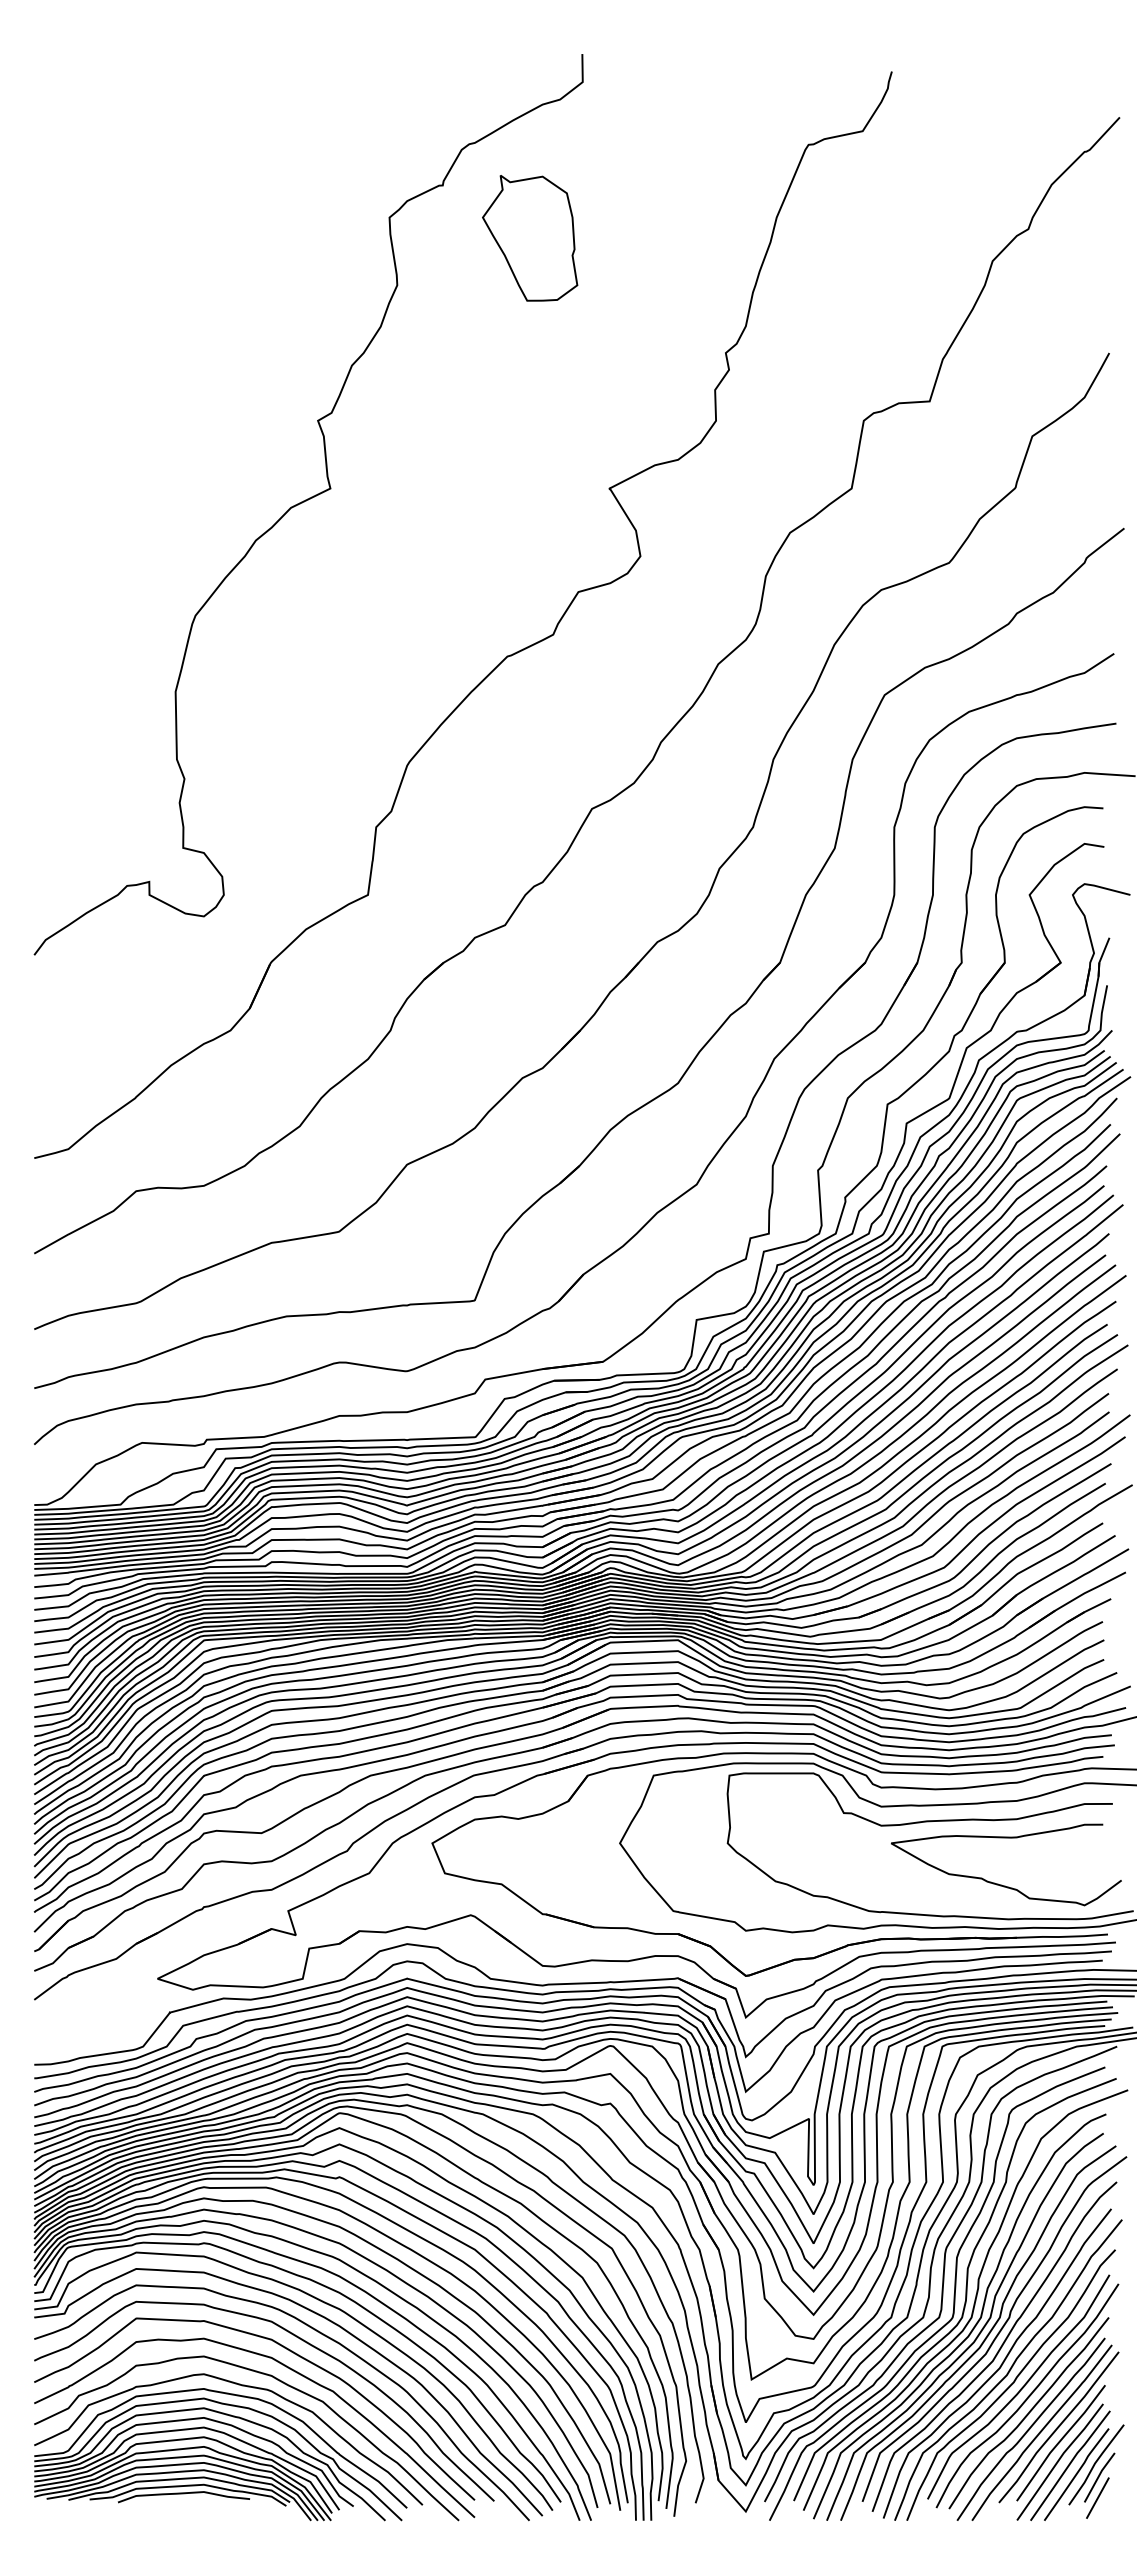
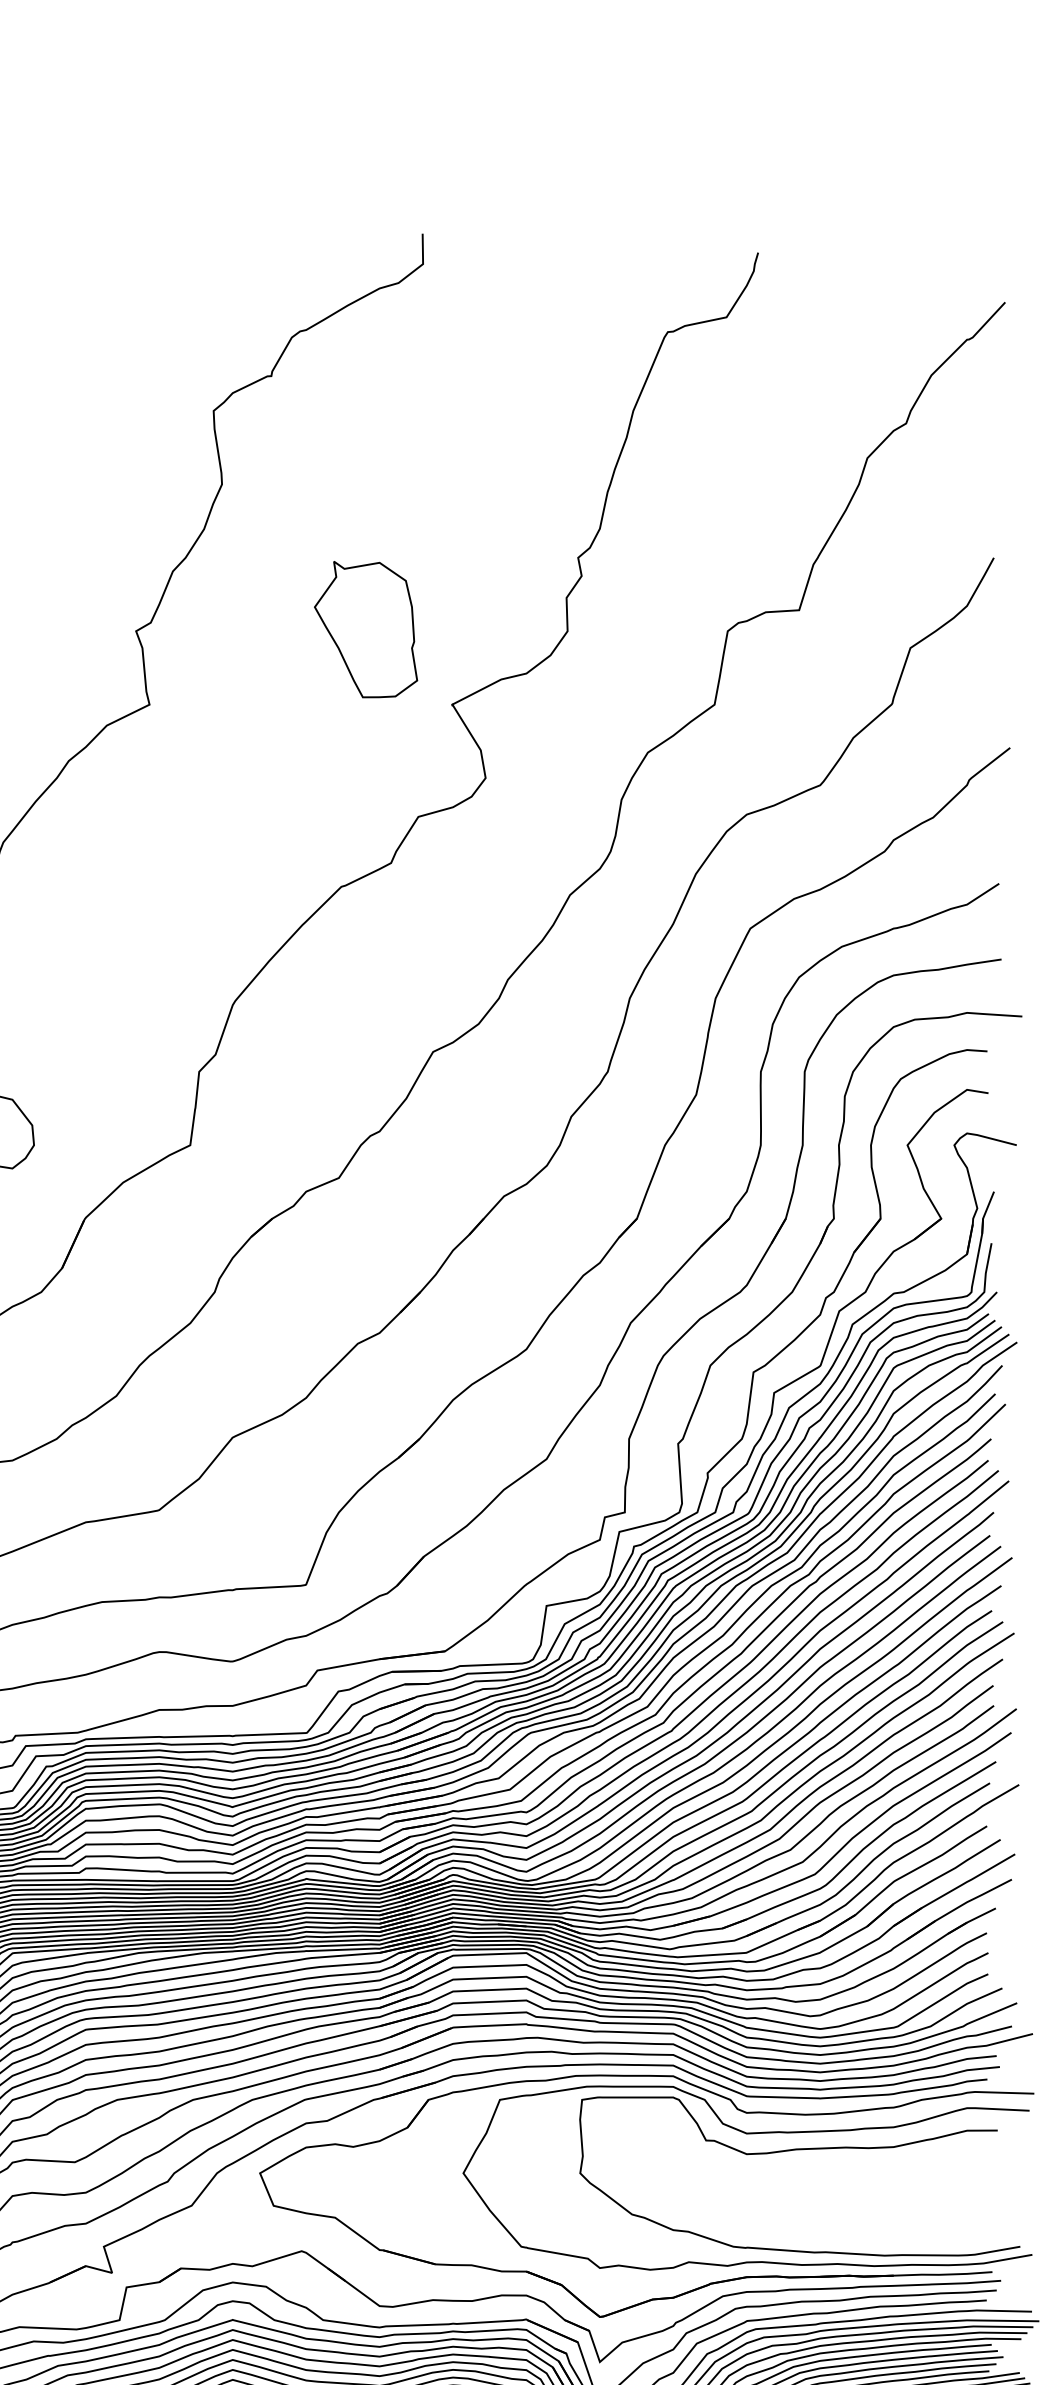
part: (530, 238) -> (366, 629), moved
curve: (998, 1883) -> (873, 2216), removed

